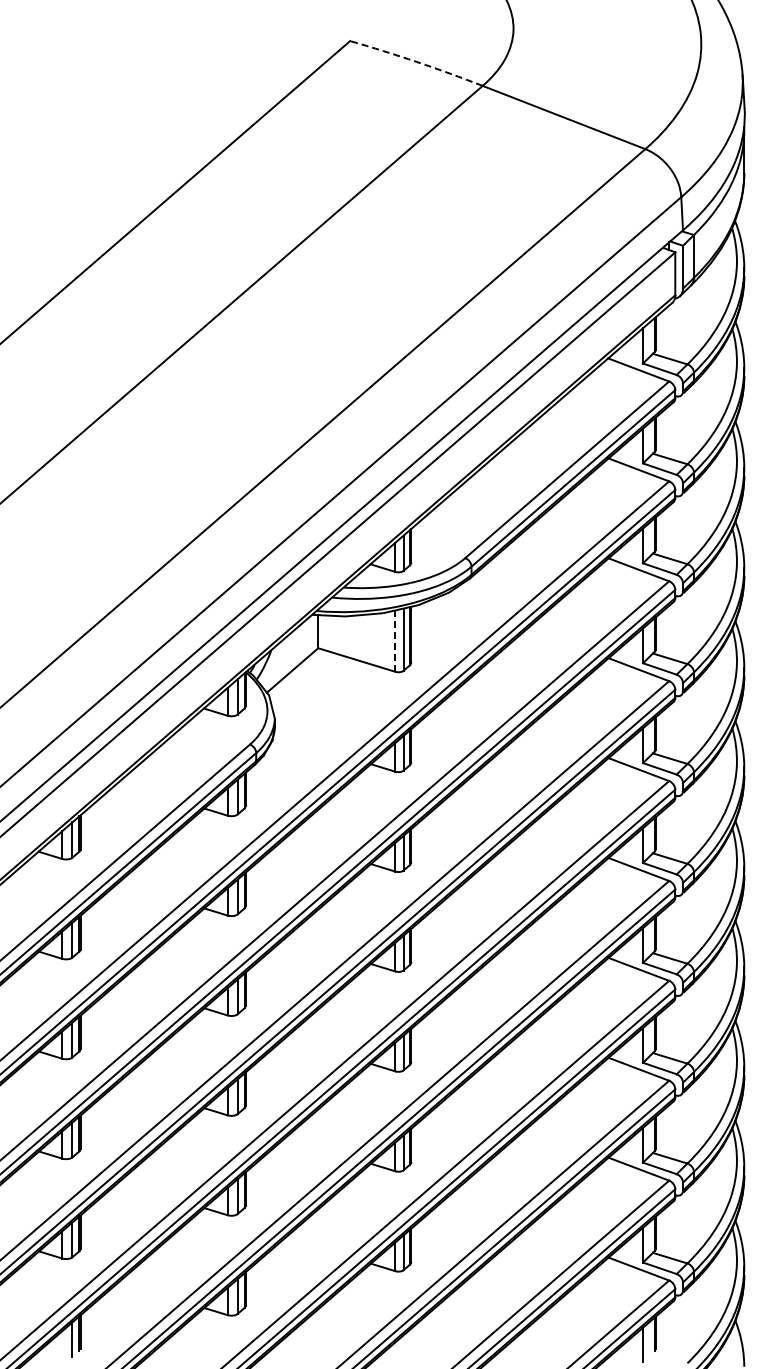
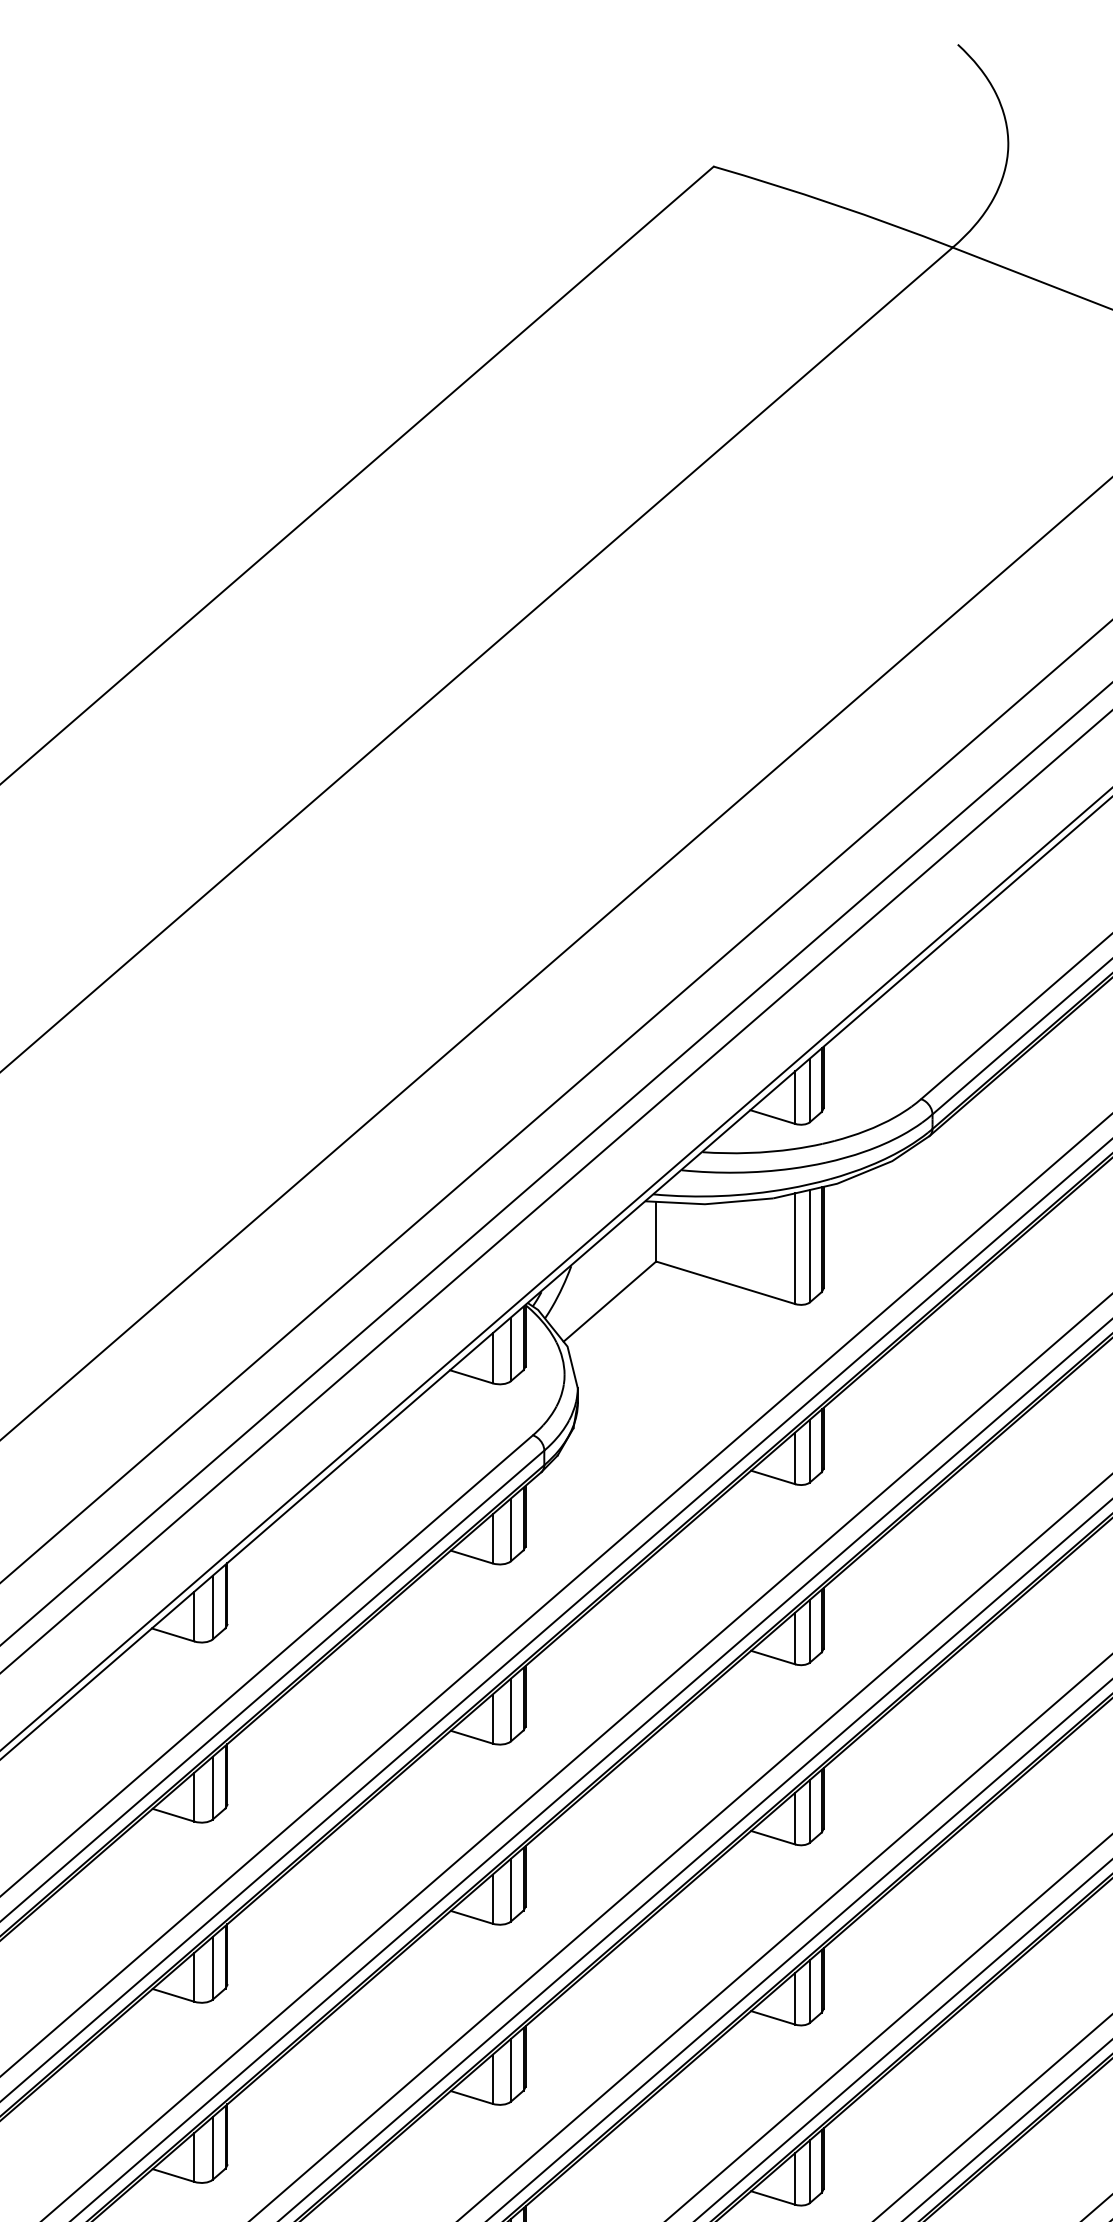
arc: (416, 62) -> (833, 205), dashed -> solid
line: (395, 641) -> (795, 1249), dashed -> solid

